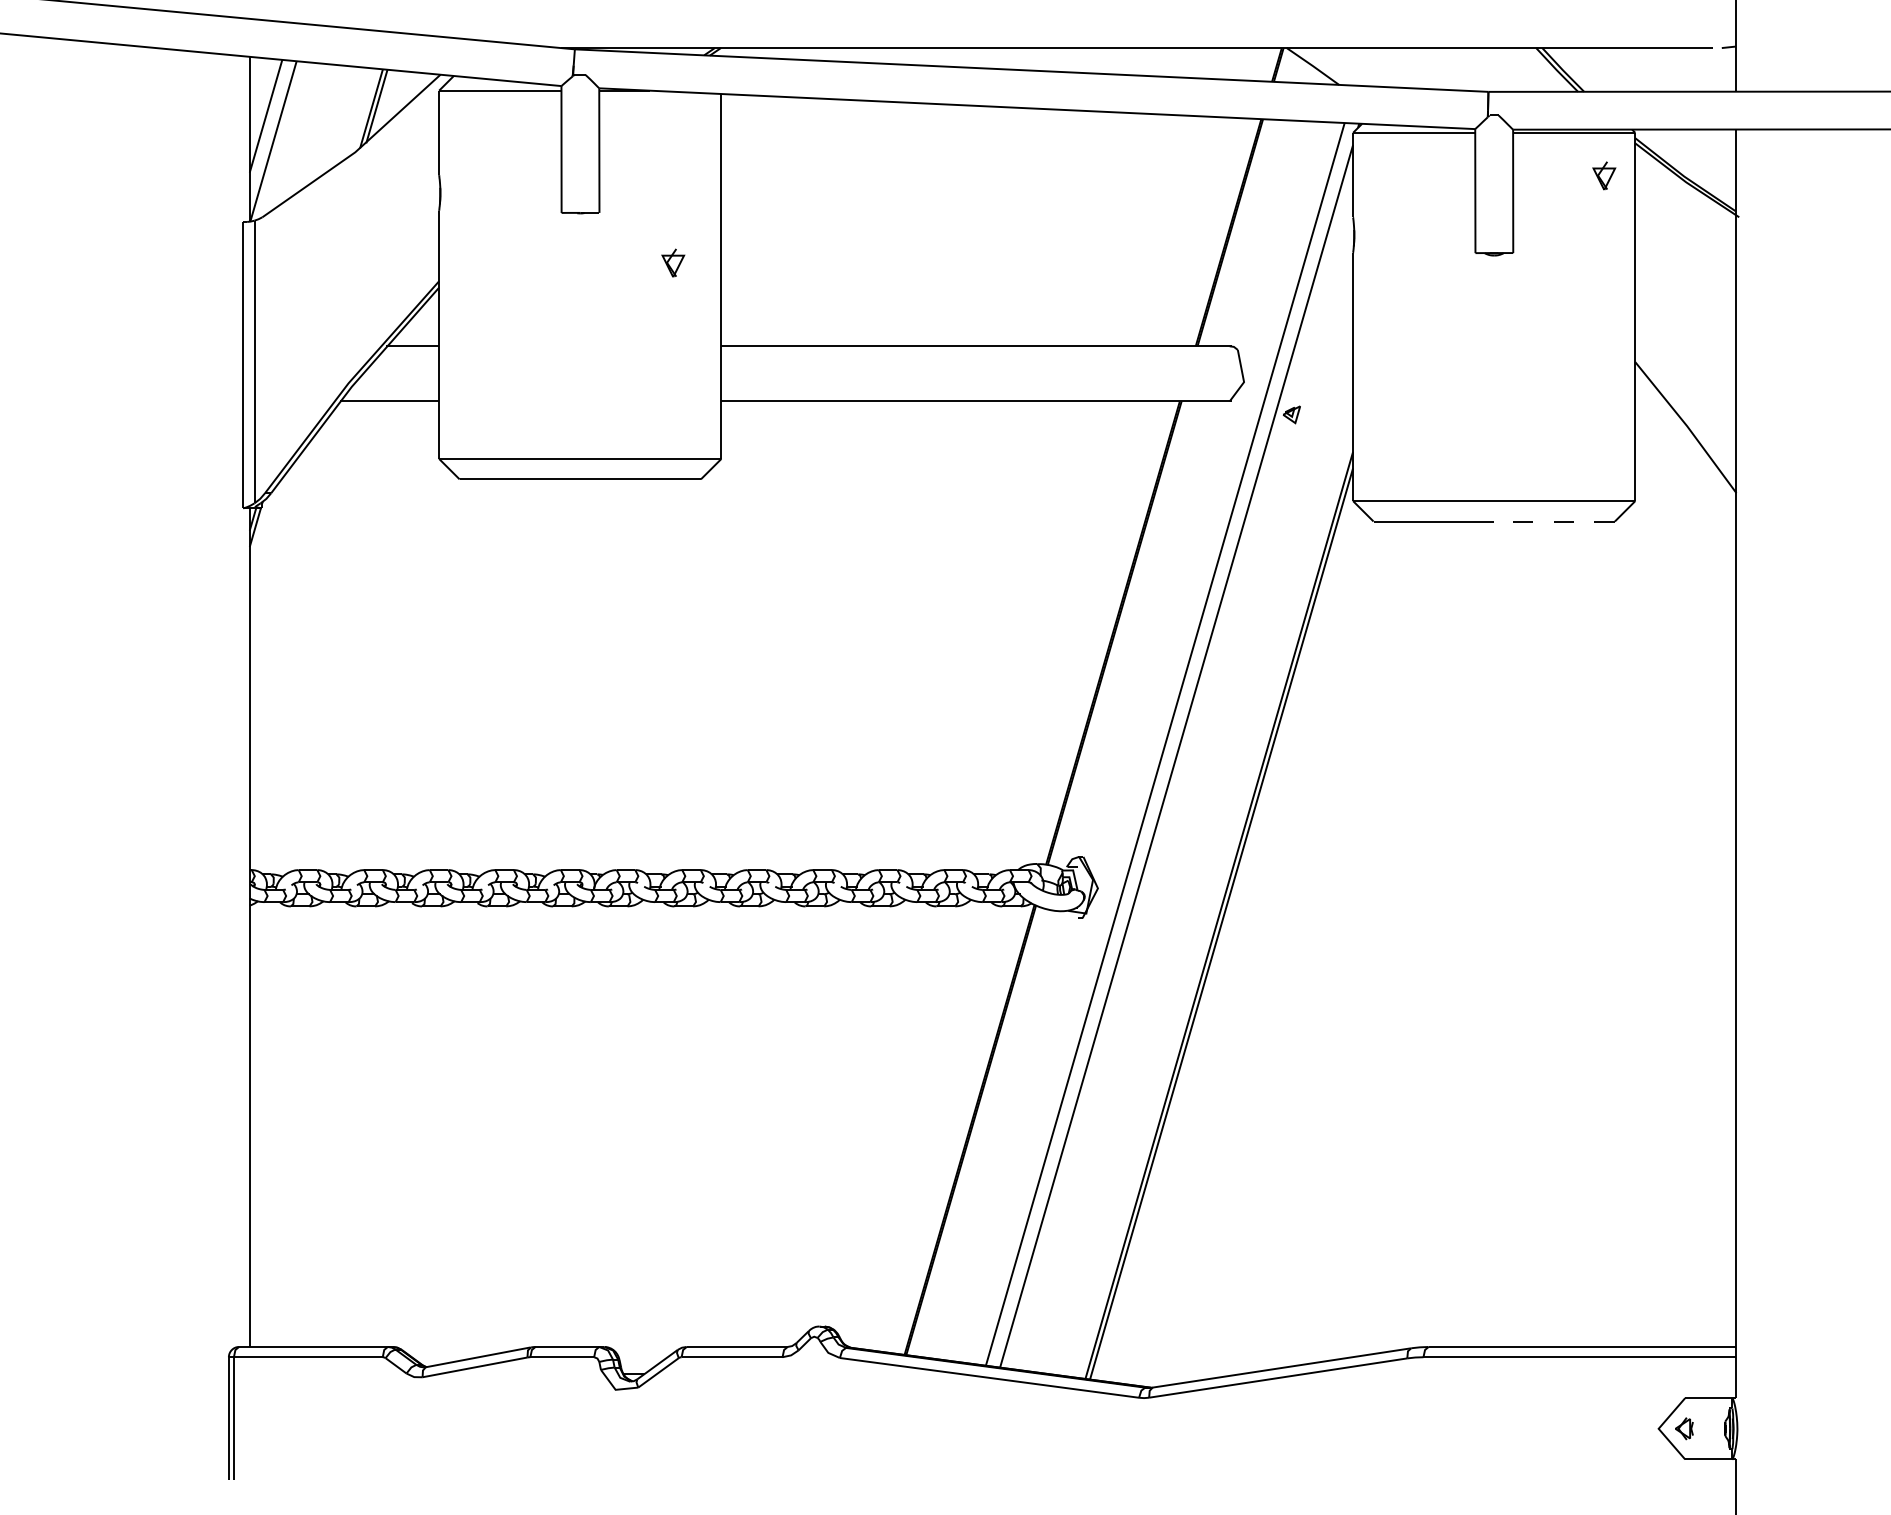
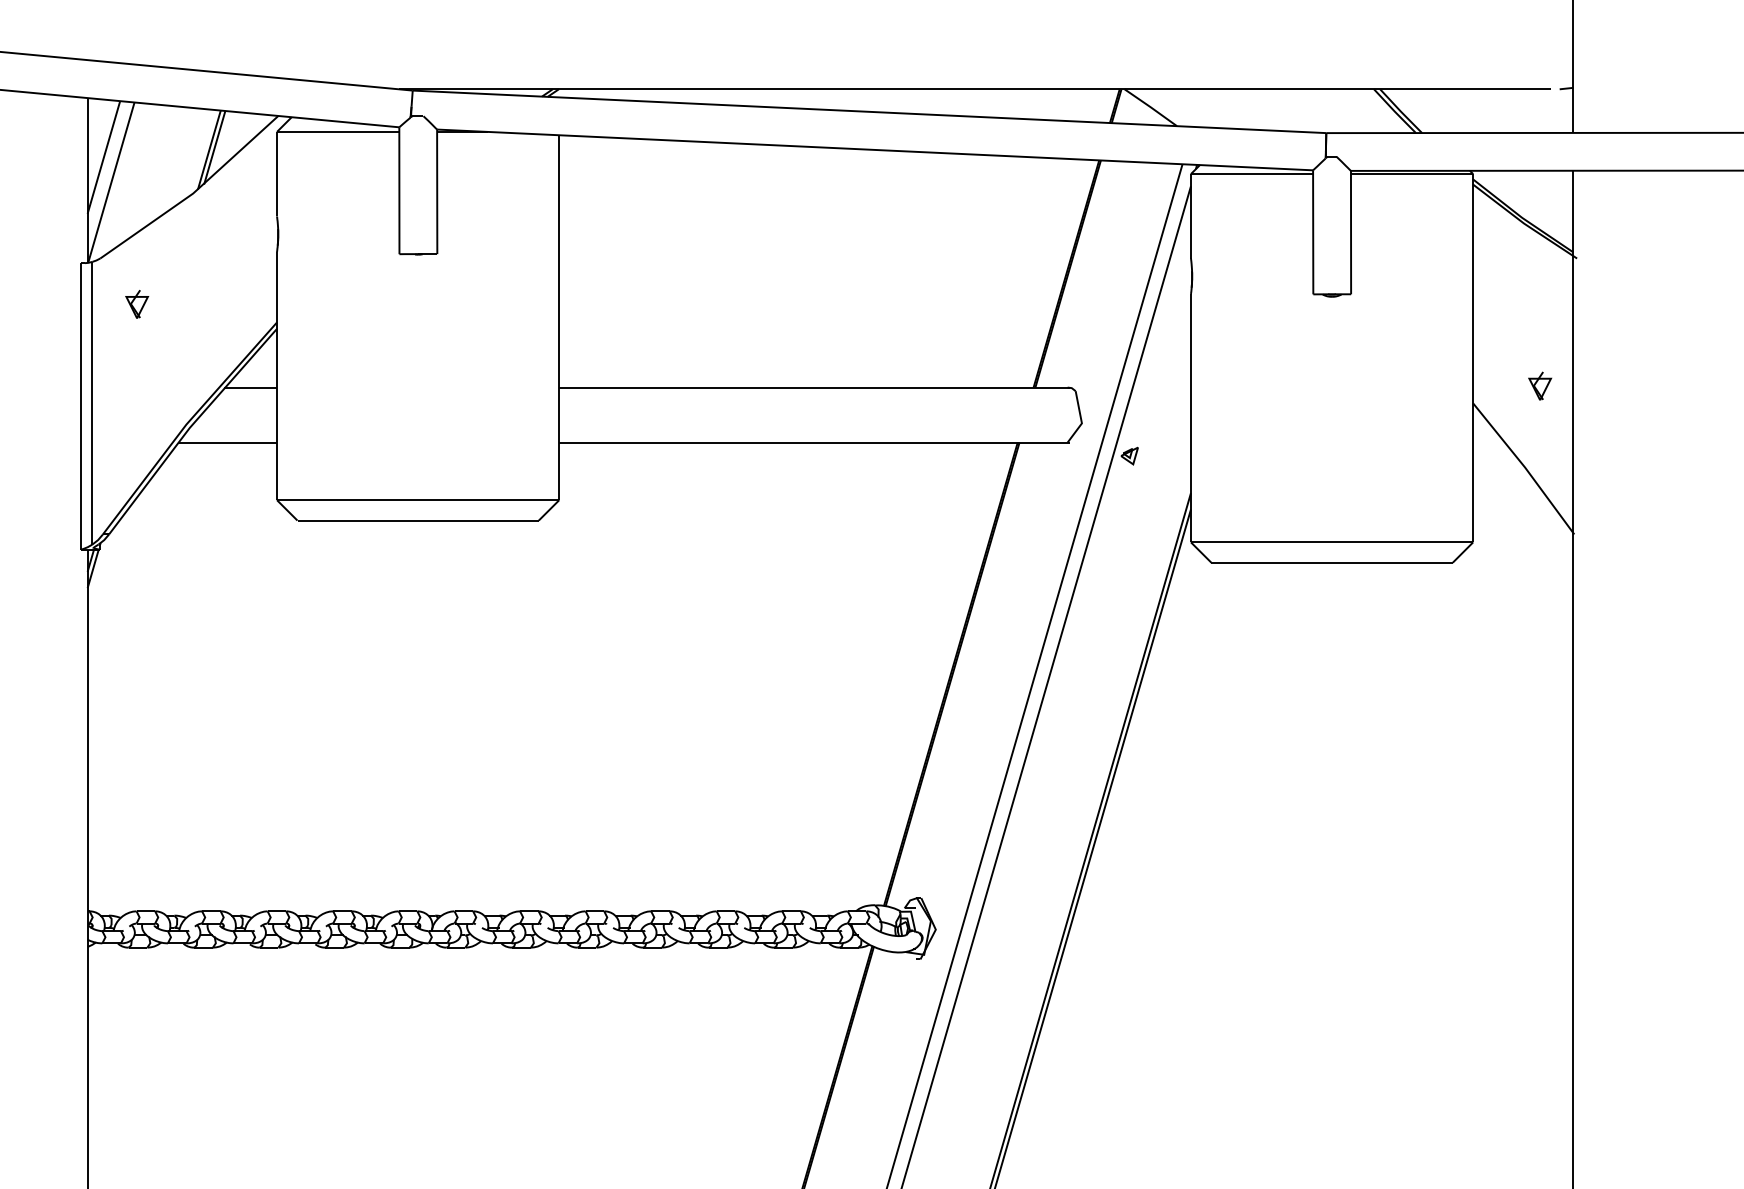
part: (1604, 175) -> (1540, 385), moved
part: (673, 262) -> (137, 303), moved
line: (1554, 521) -> (1392, 562), dashed -> solid

